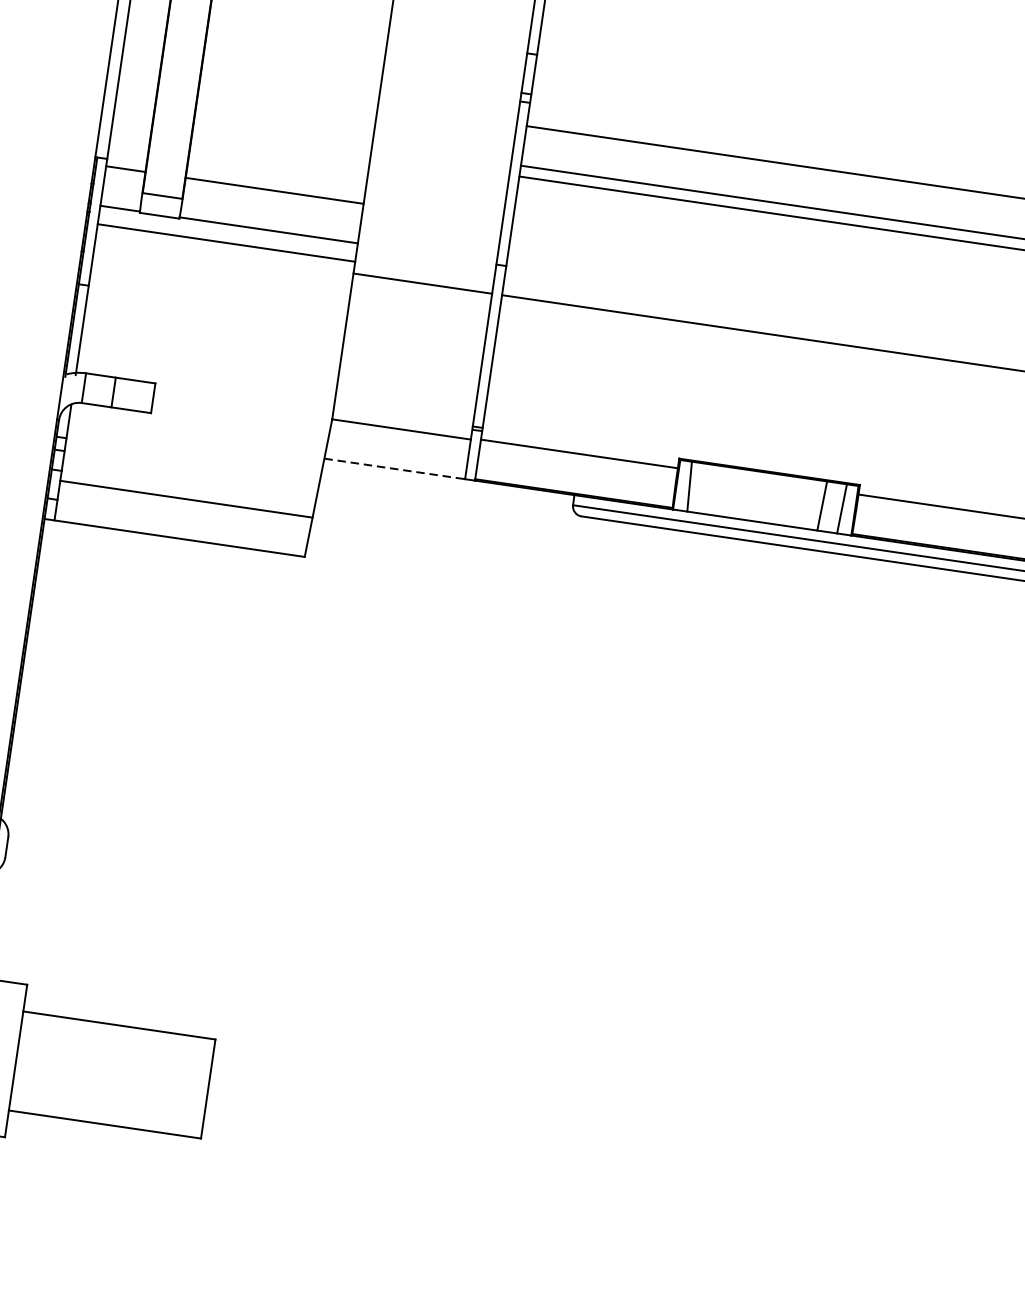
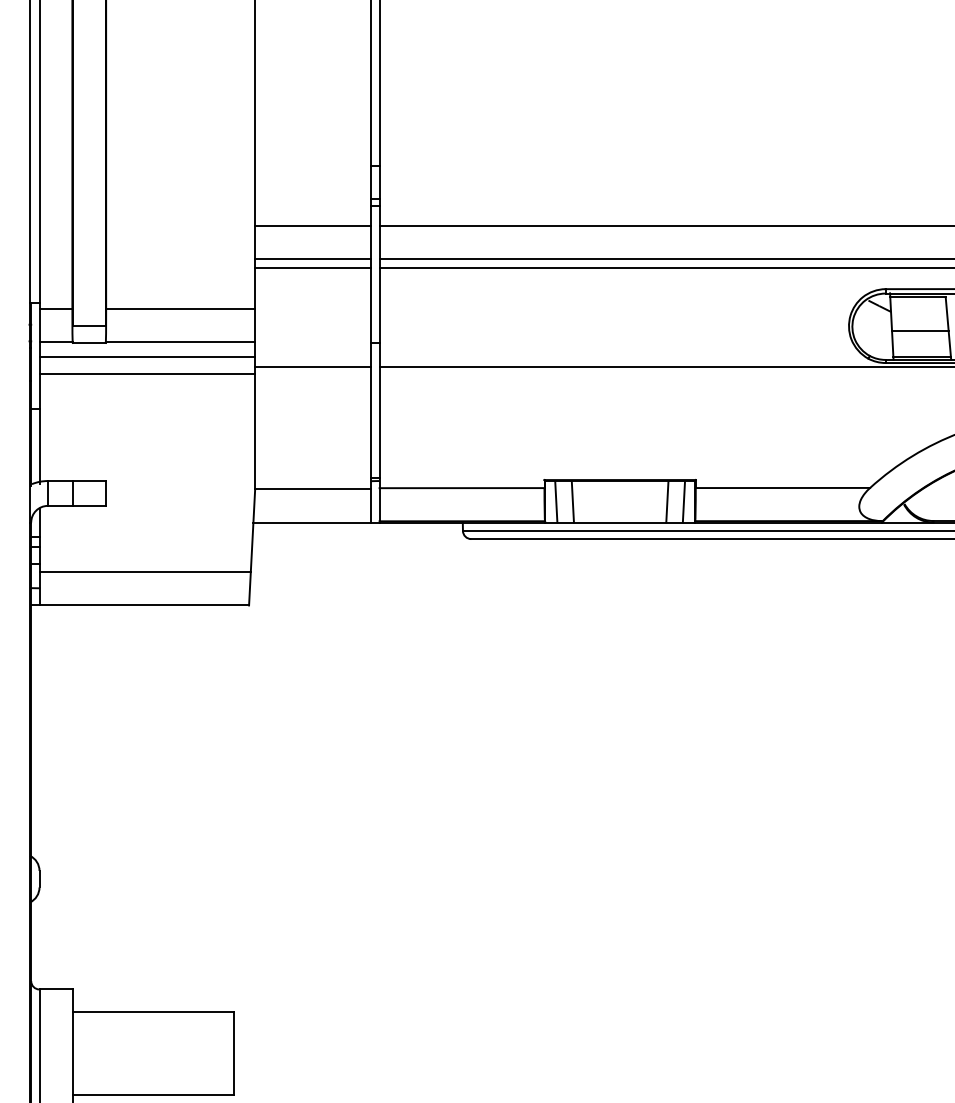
line: (447, 114) -> (313, 225), added
line: (442, 153) -> (313, 258), added
line: (440, 164) -> (313, 267), added
line: (223, 262) -> (147, 373), added
line: (394, 468) -> (312, 522), dashed -> solid
line: (709, 489) -> (572, 501), added

